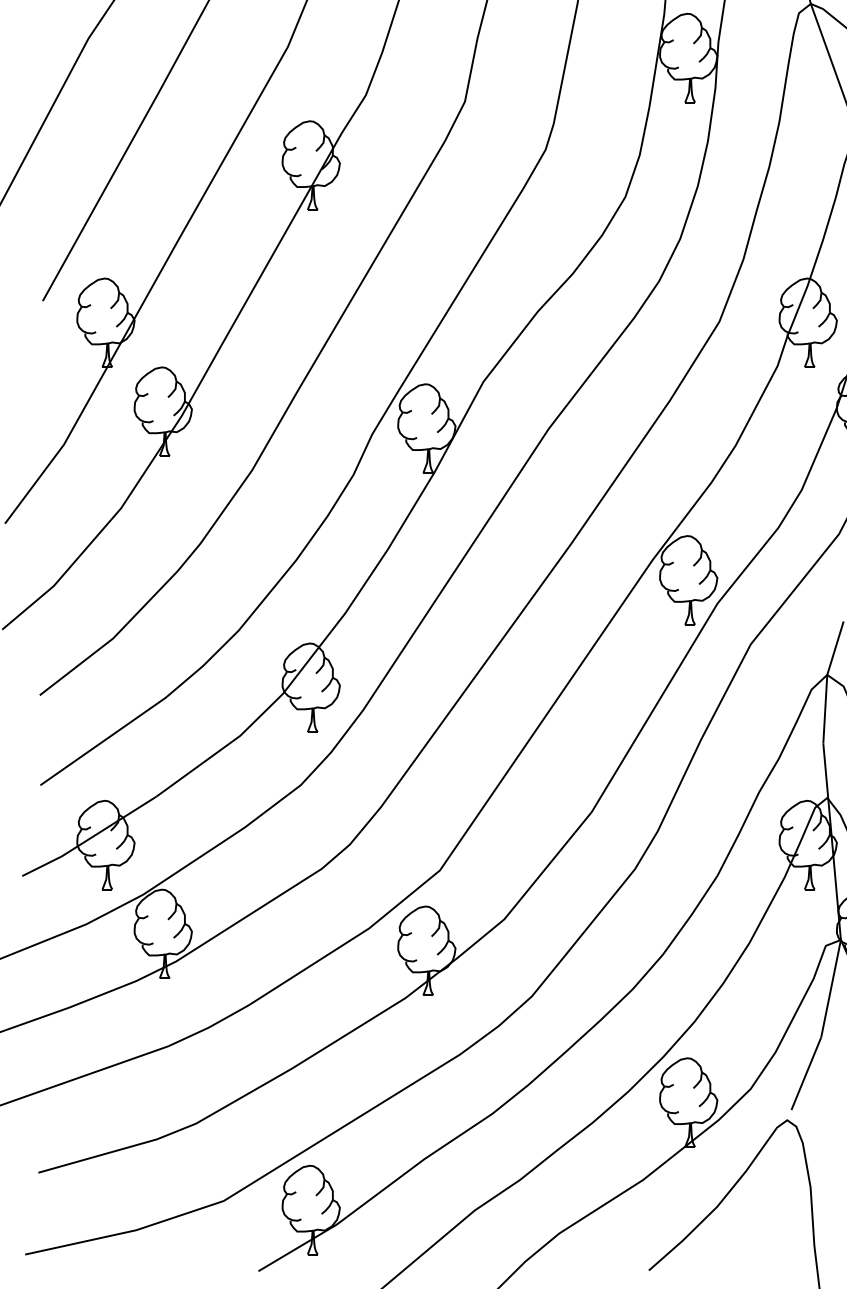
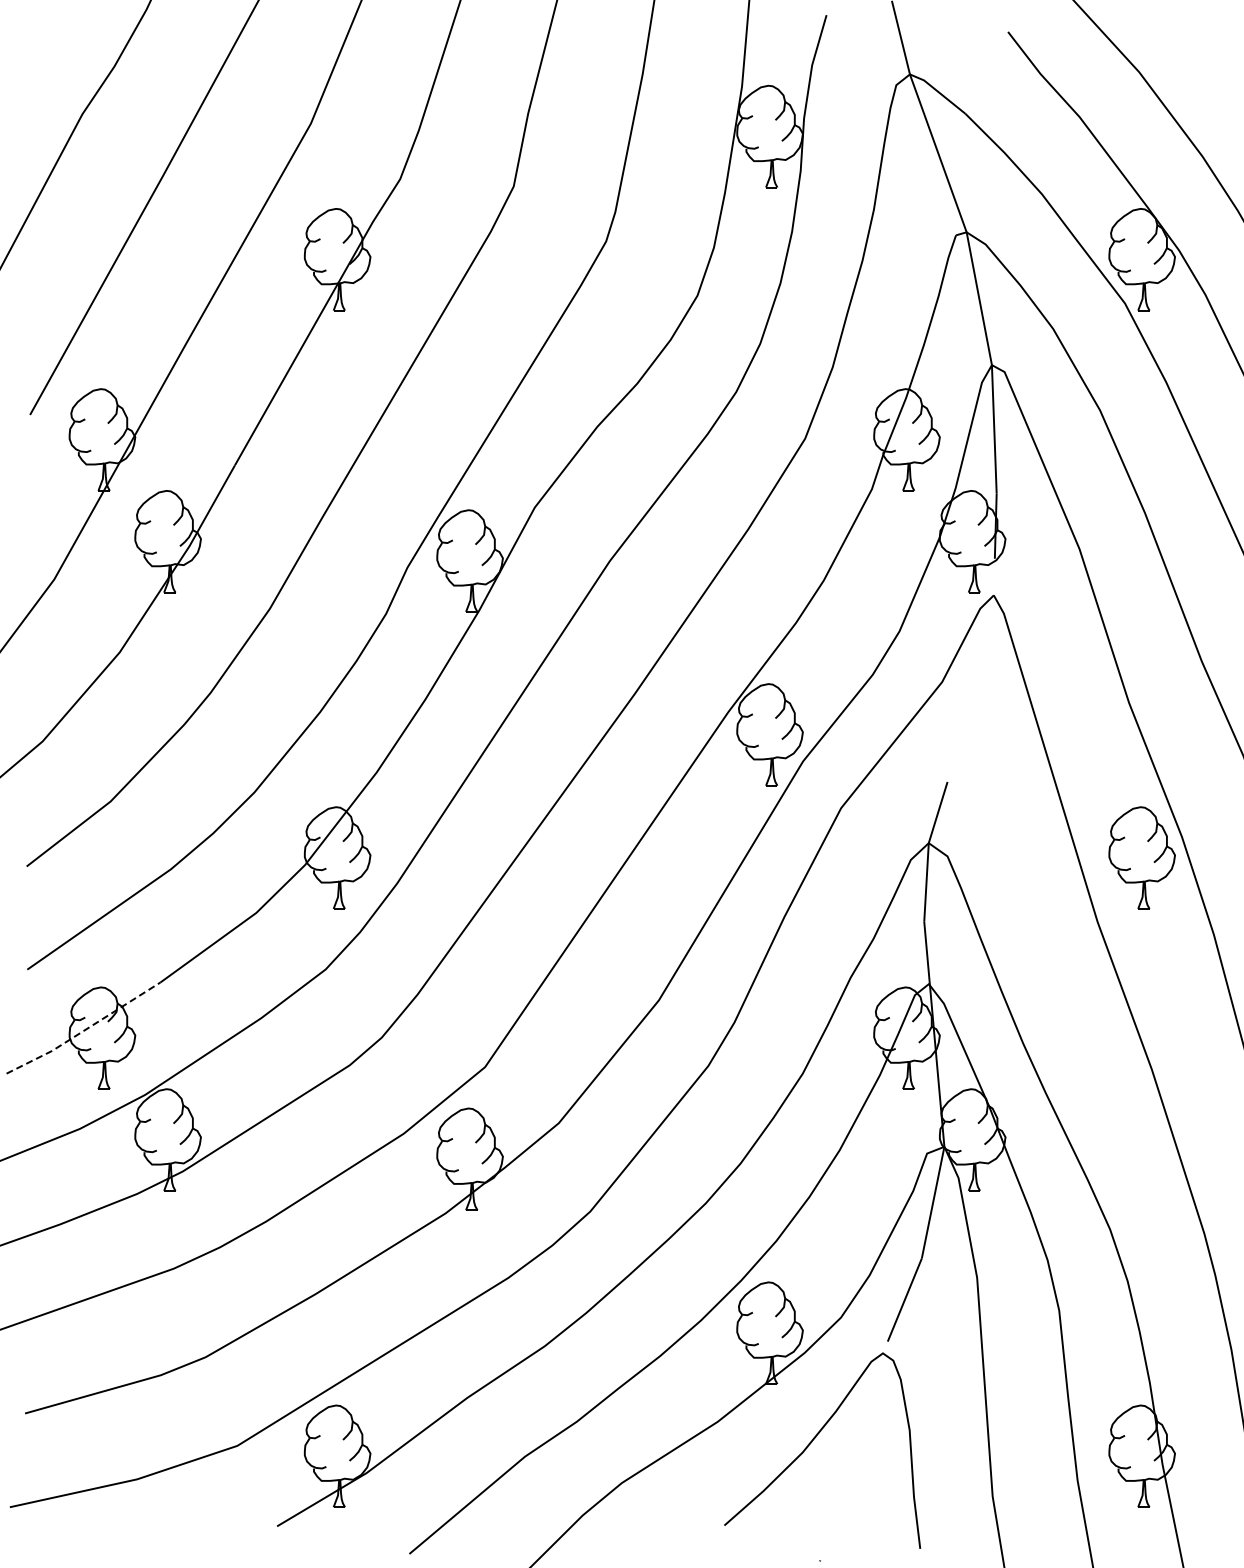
line: (90, 838) -> (84, 1030), solid -> dashed

